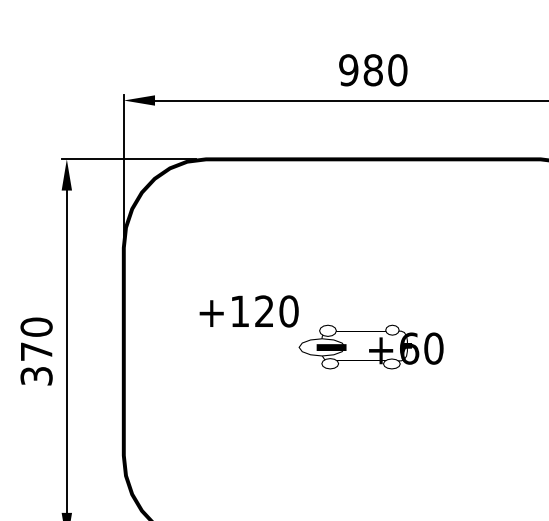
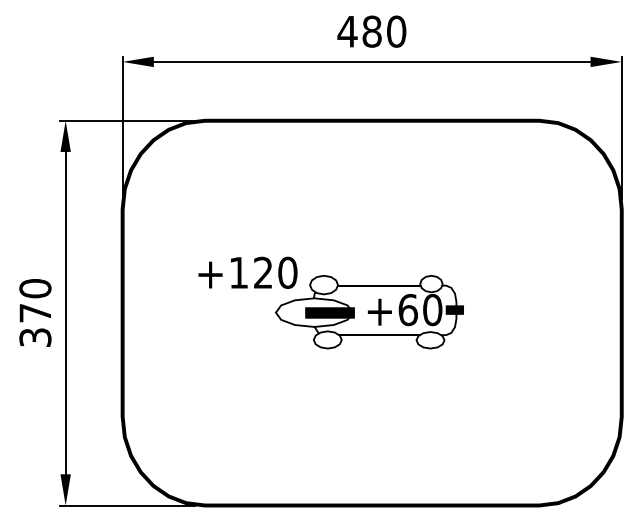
text: (348, 70) -> (347, 31), 980 -> 480
part: (331, 341) -> (330, 302), size x1.67

